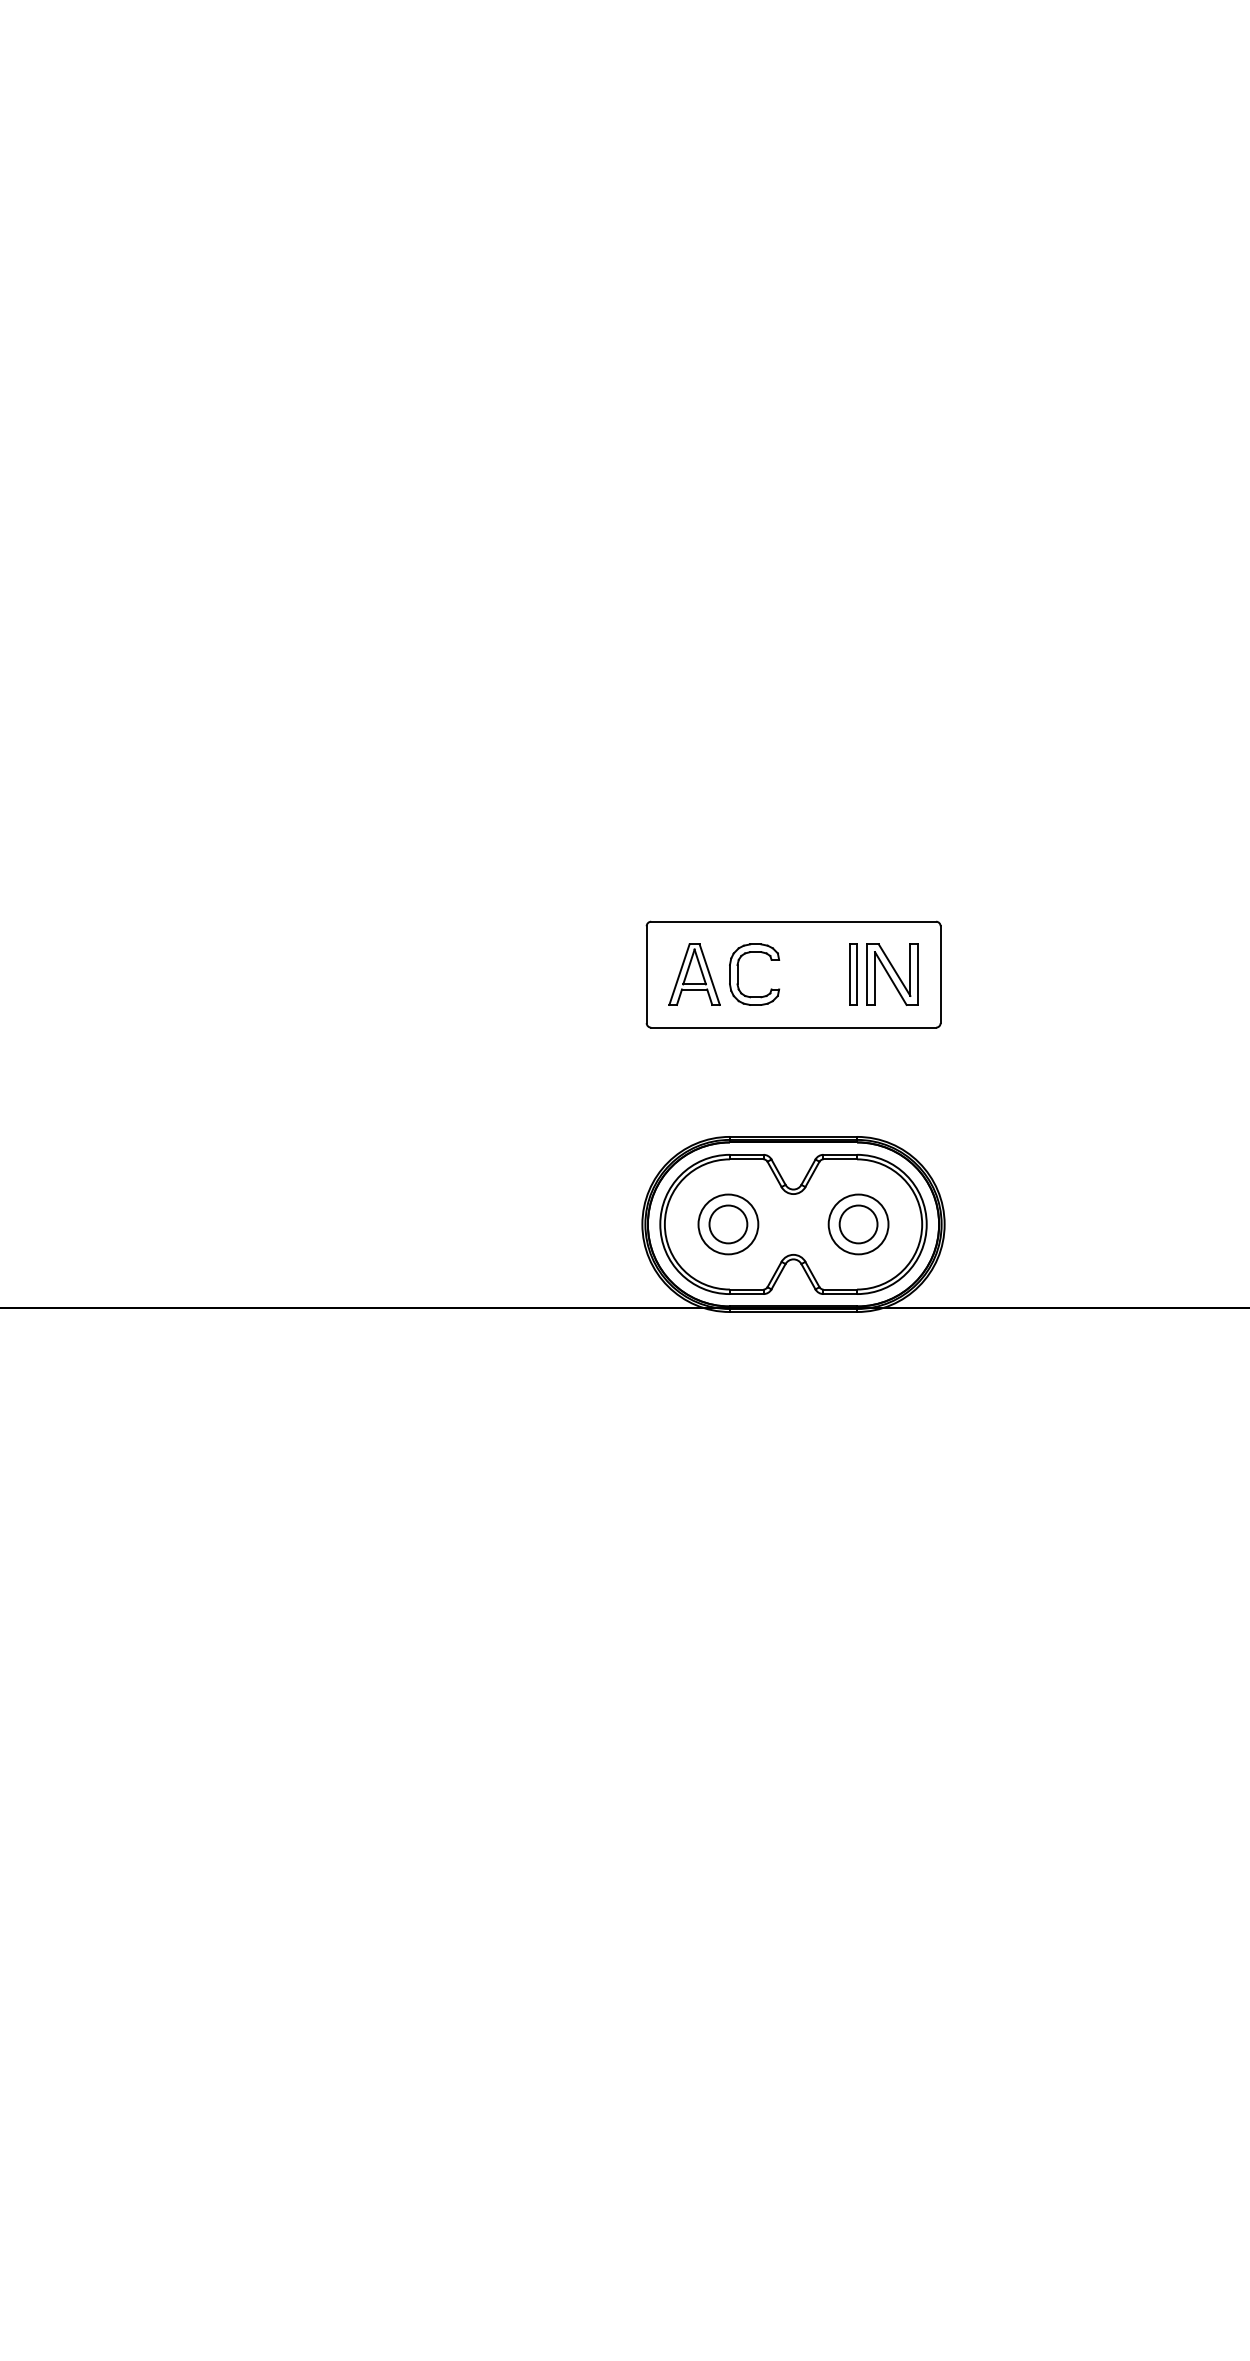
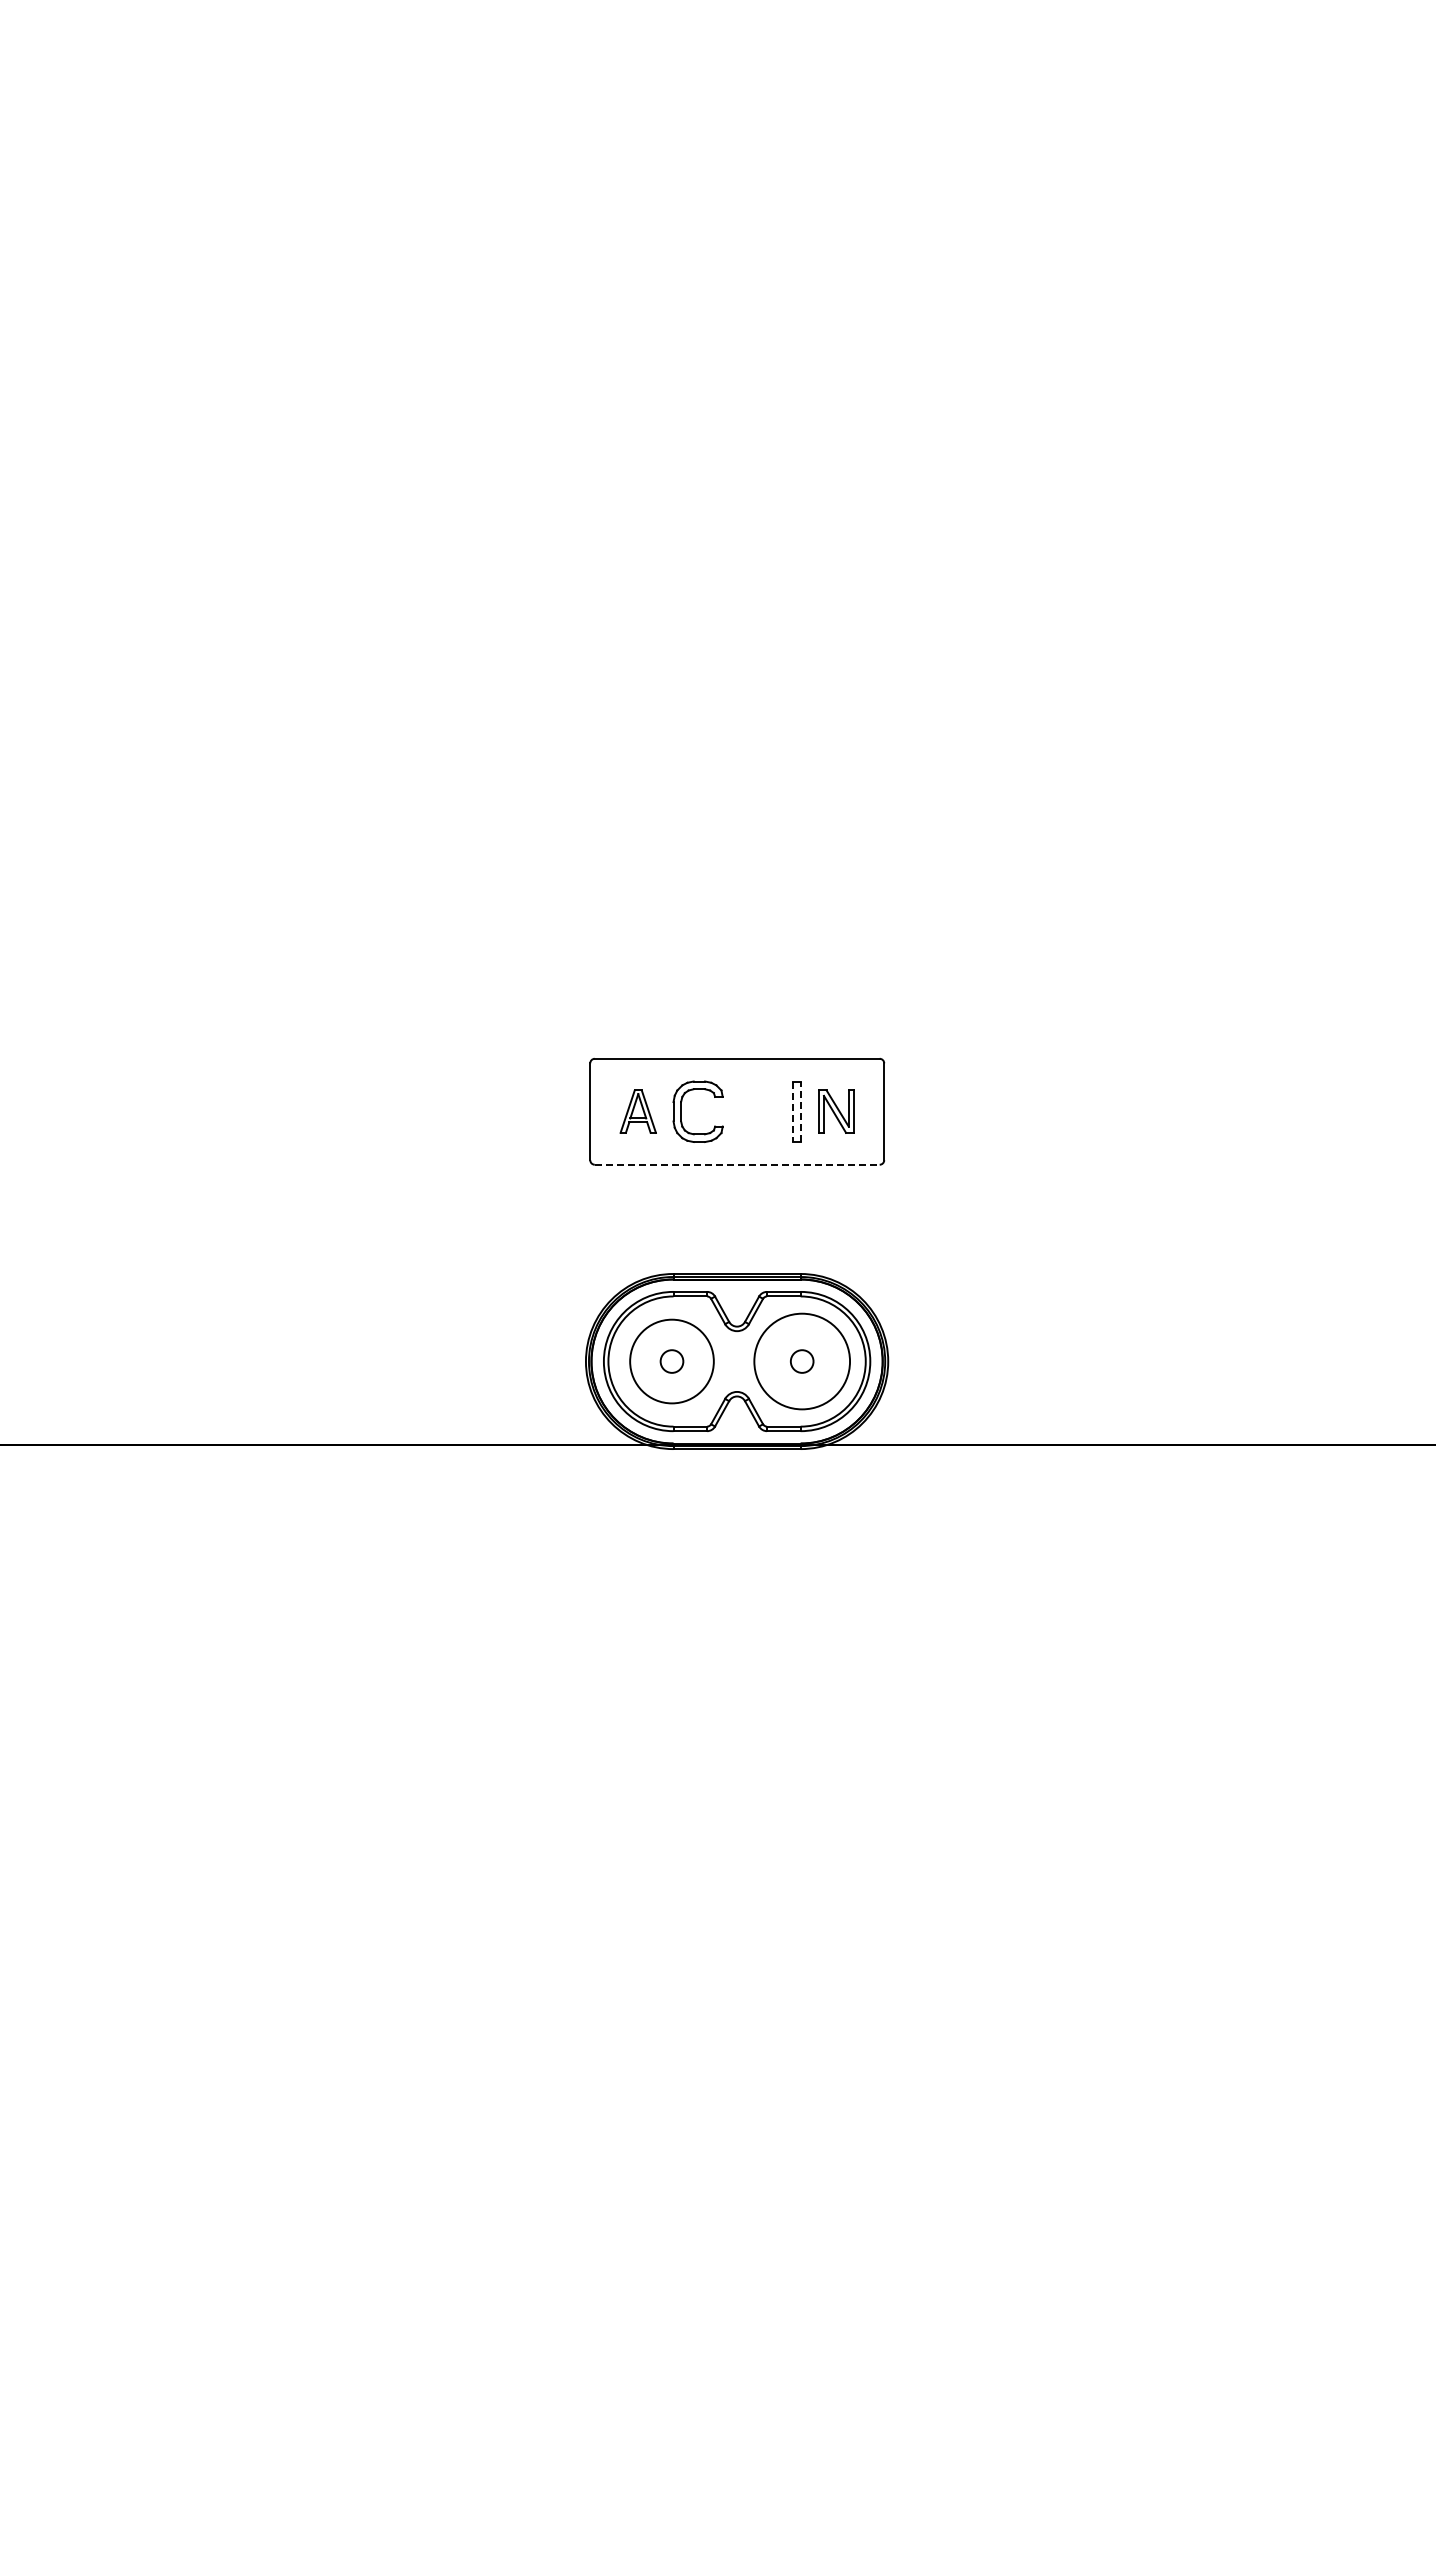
part: (694, 974) -> (638, 1111), size x0.7
line: (856, 974) -> (800, 1111), solid -> dashed
part: (892, 974) -> (836, 1111), size x0.7
line: (849, 975) -> (793, 1112), solid -> dashed
line: (793, 1027) -> (737, 1164), solid -> dashed
circle: (727, 1224) -> (671, 1361), size x0.6
circle: (727, 1224) -> (671, 1361), size x1.4
circle: (858, 1224) -> (802, 1361), size x0.6
circle: (858, 1224) -> (802, 1361), size x1.6

